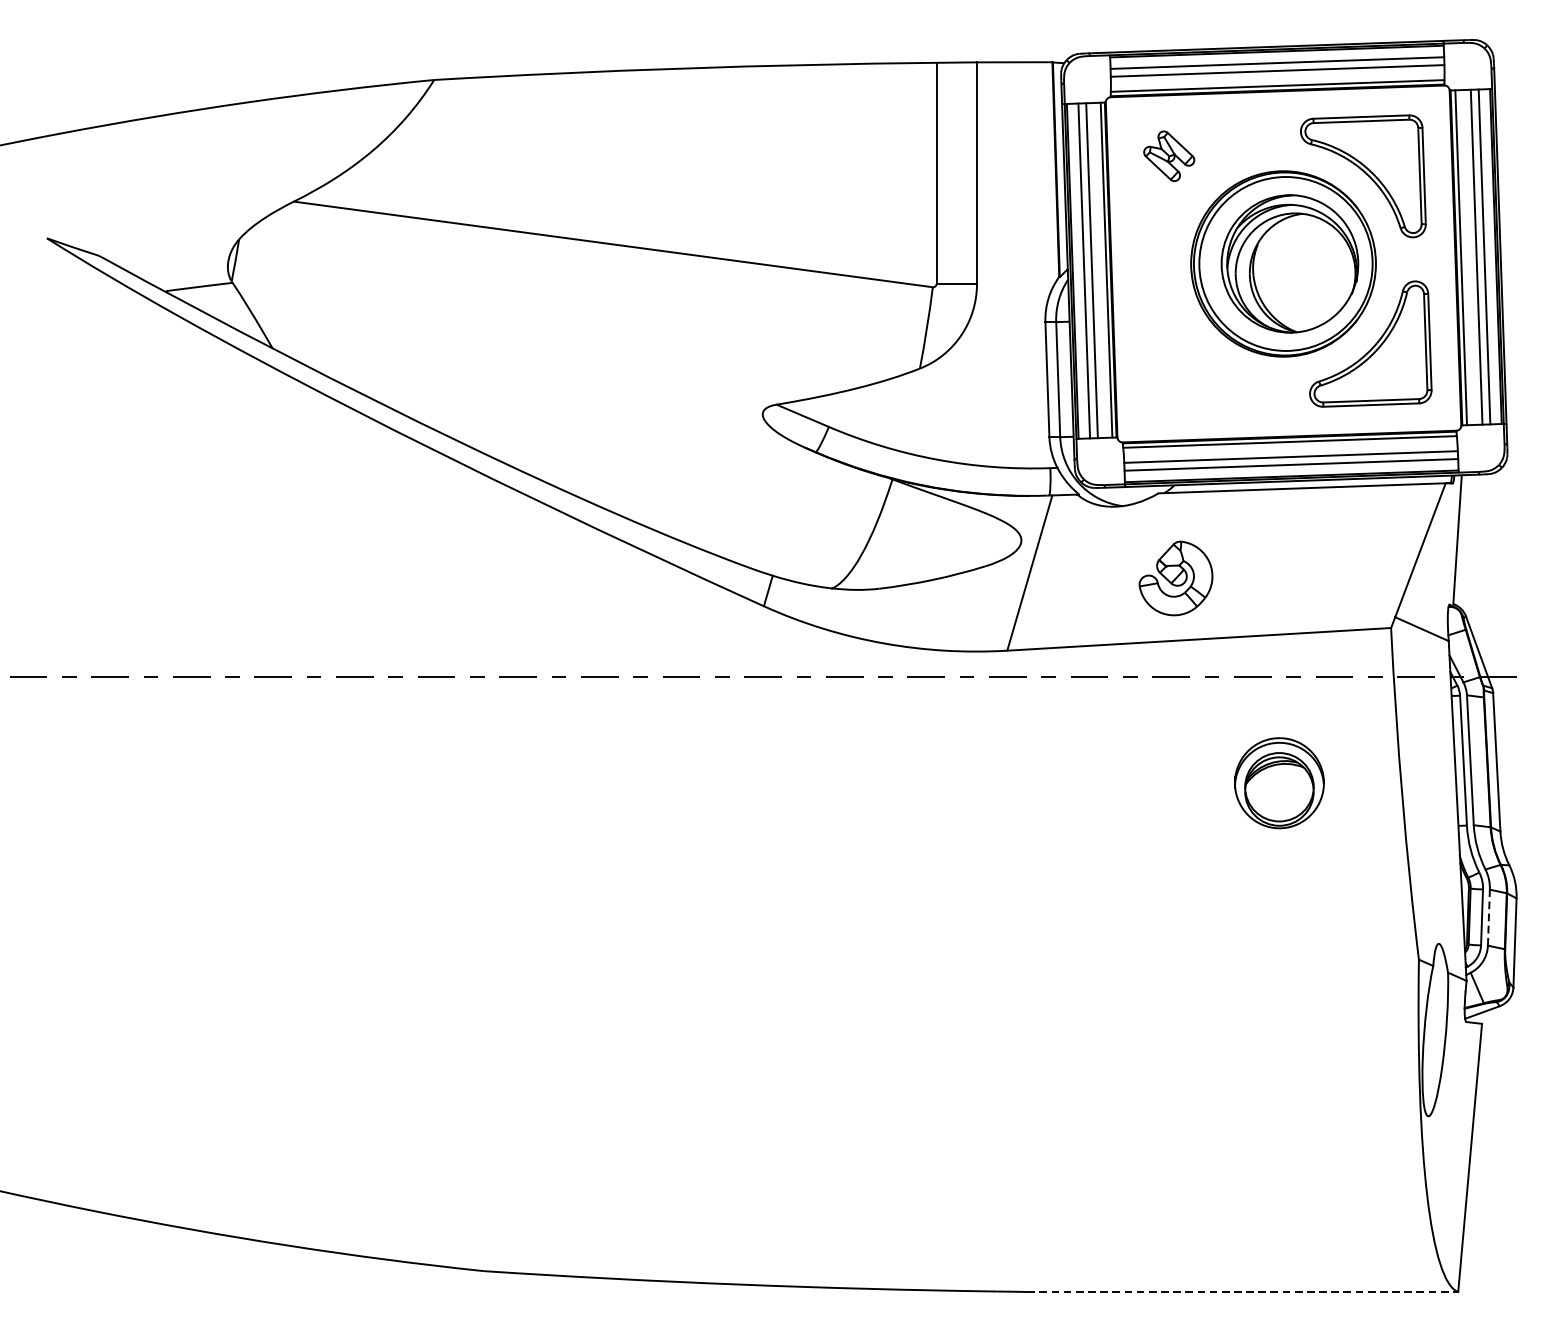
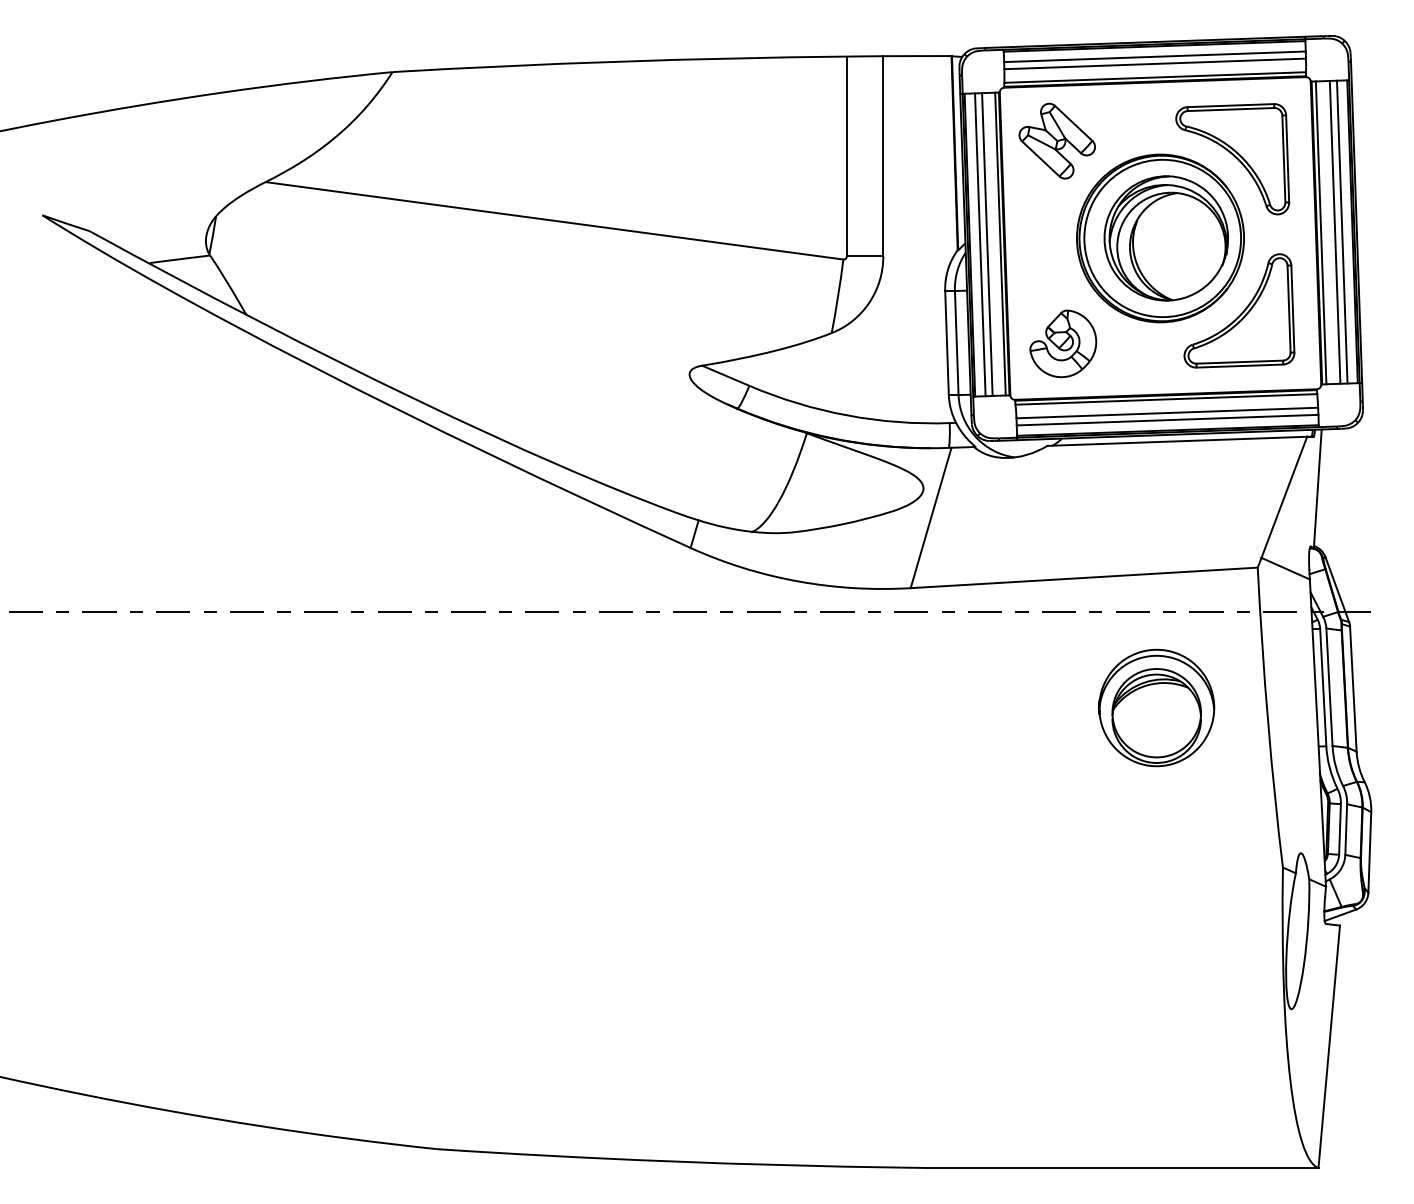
part: (1168, 155) -> (1056, 140), size x1.67
part: (1176, 578) -> (1063, 343), moved
part: (1279, 782) -> (1156, 707), size x1.43
line: (1489, 917) -> (1346, 829), dashed -> solid
line: (1242, 1292) -> (1123, 1168), dashed -> solid

